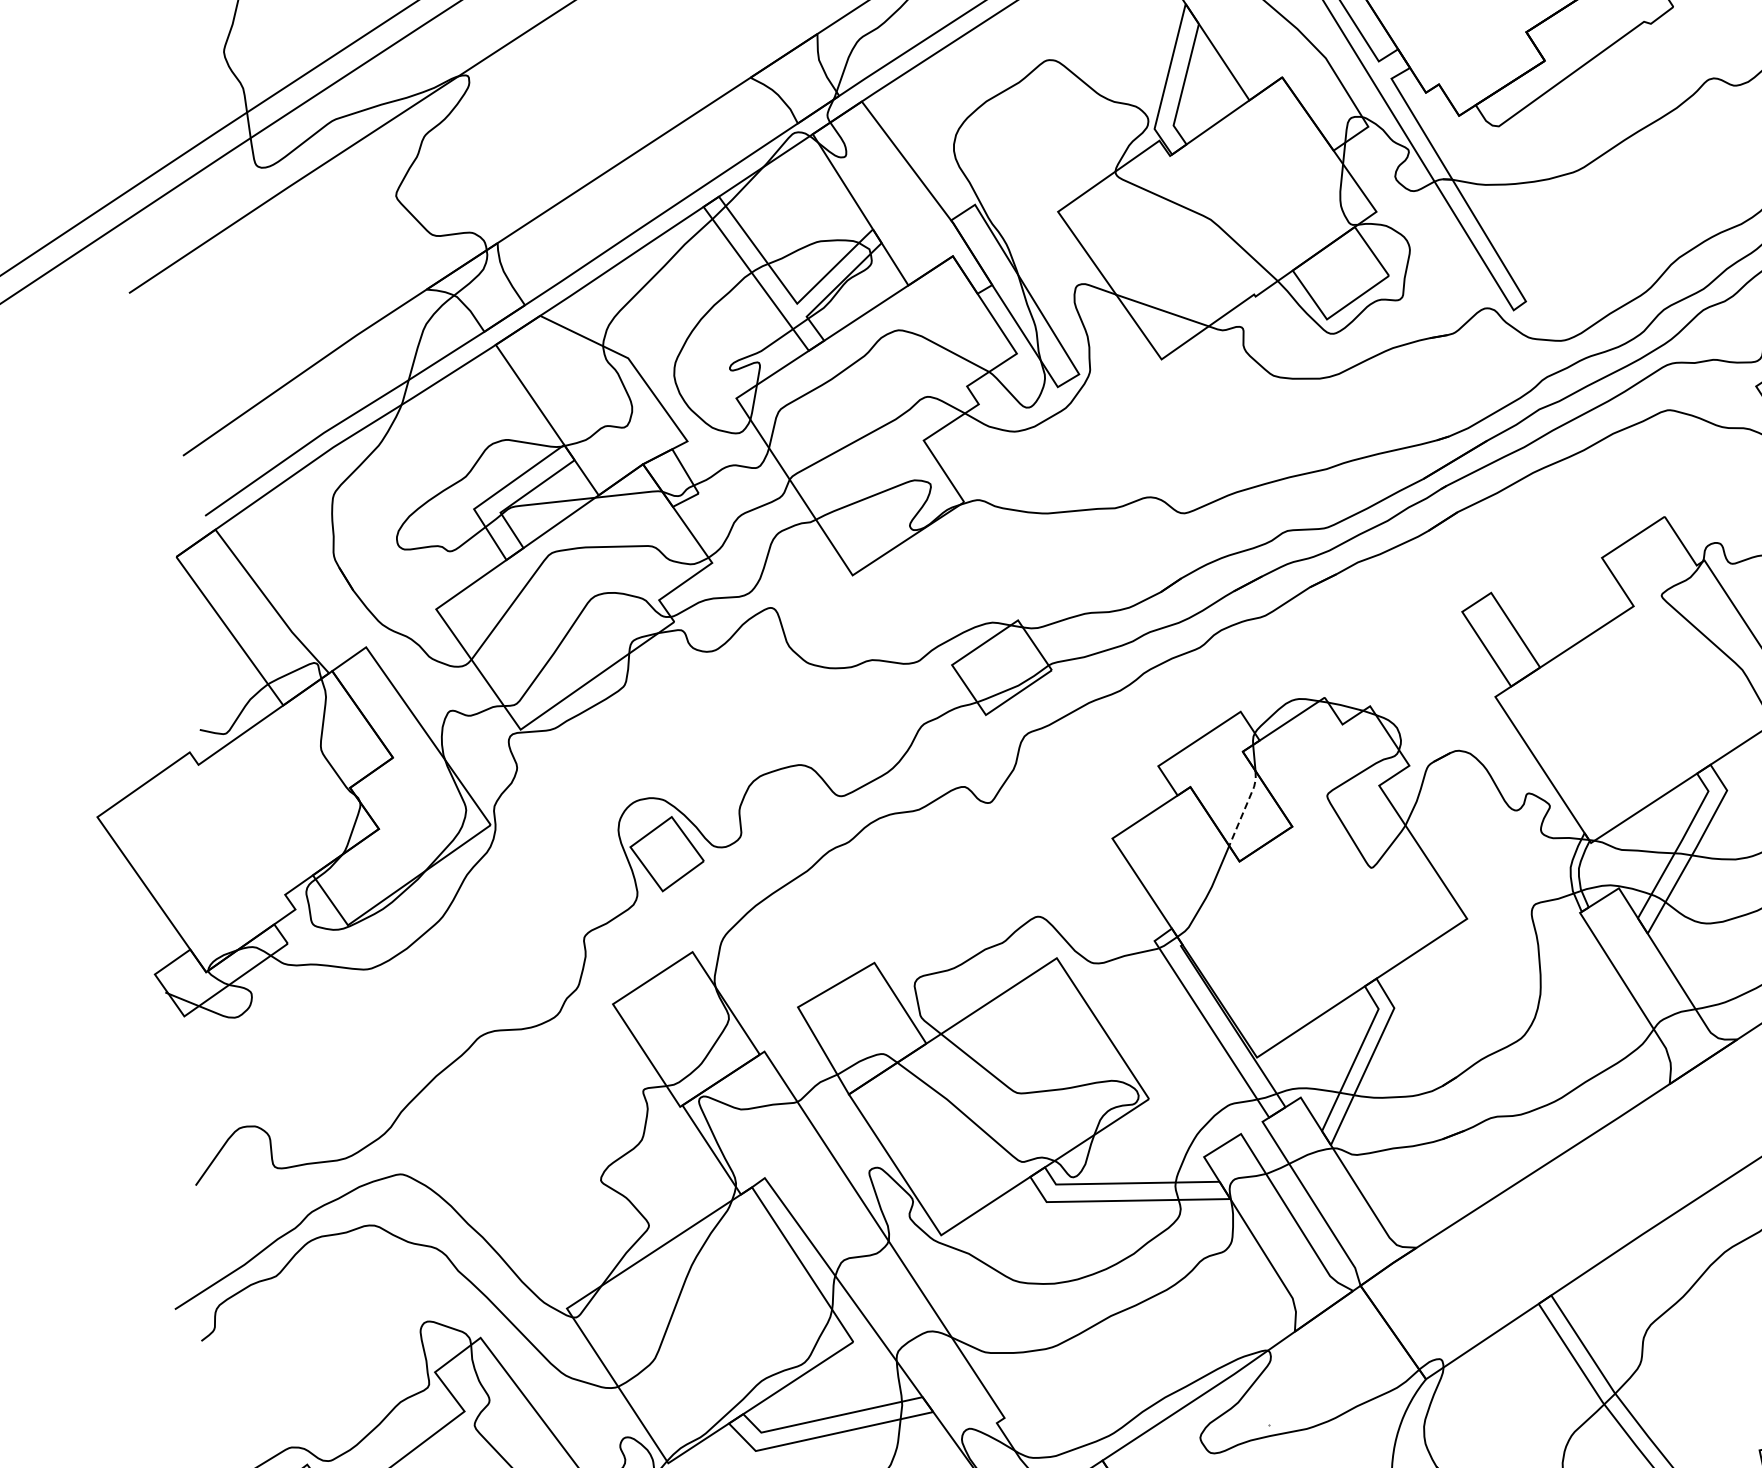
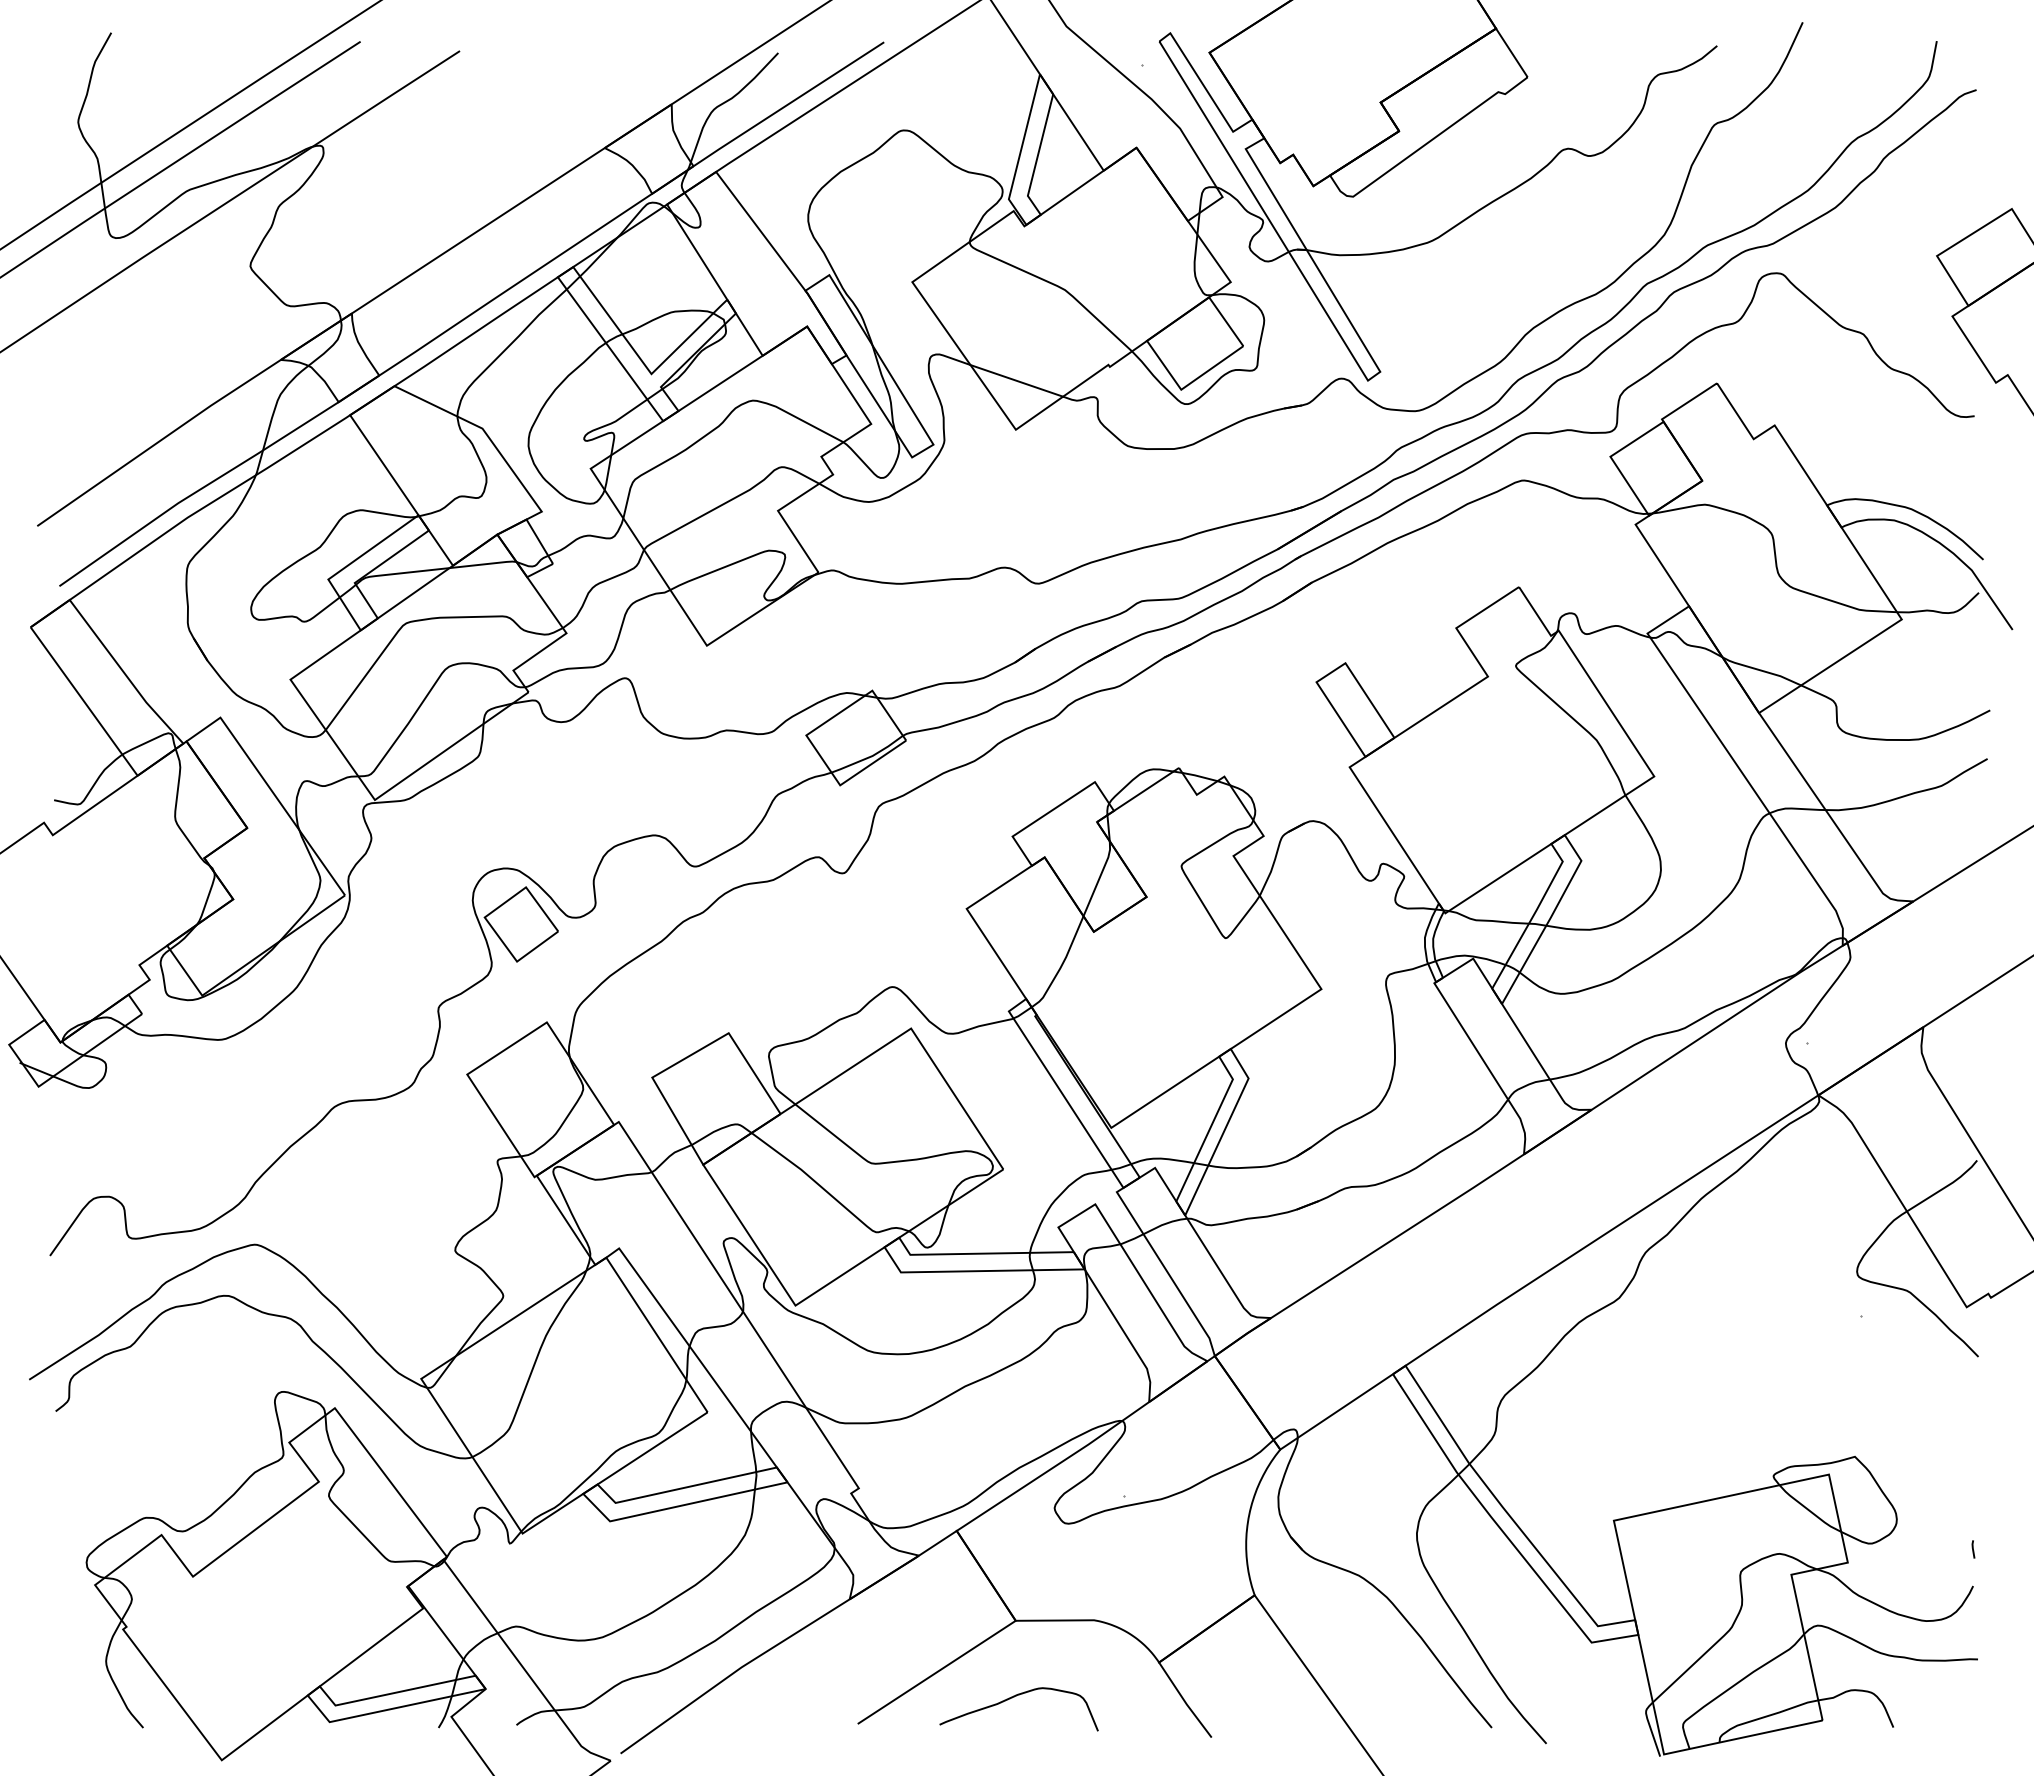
line: (1245, 808) -> (1099, 878), dashed -> solid

